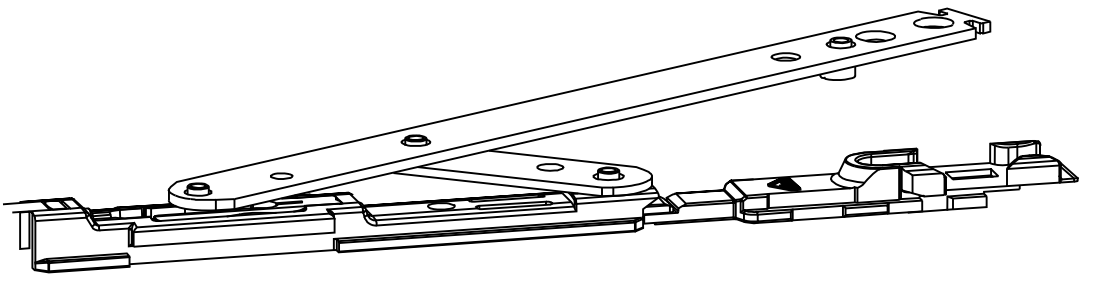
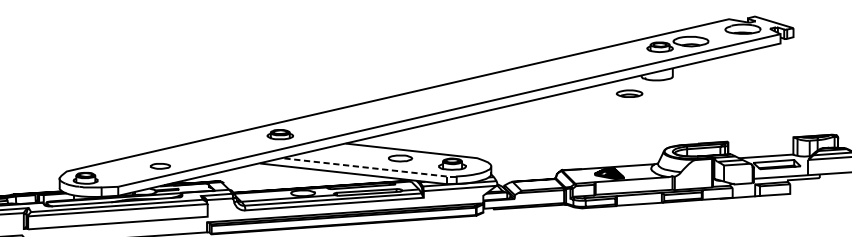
part: (785, 56) -> (629, 93), moved
line: (515, 178) -> (369, 168), solid -> dashed

